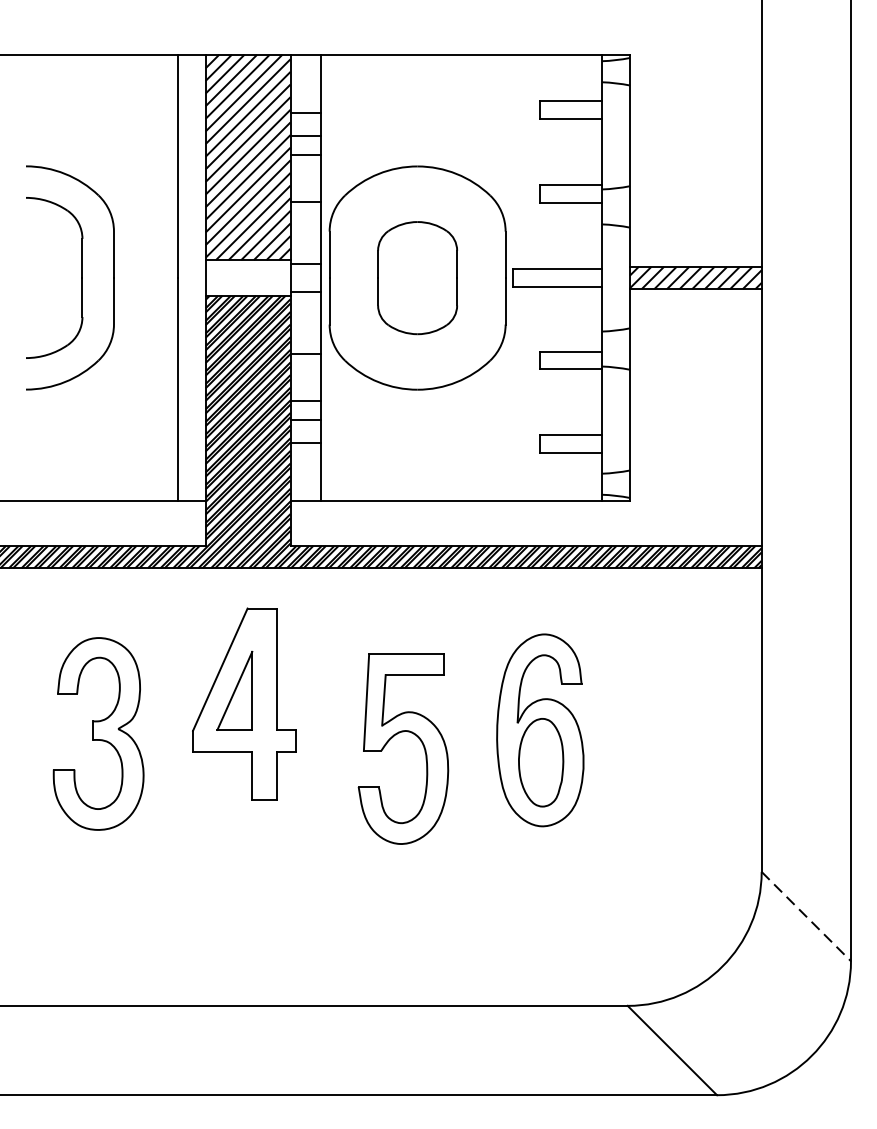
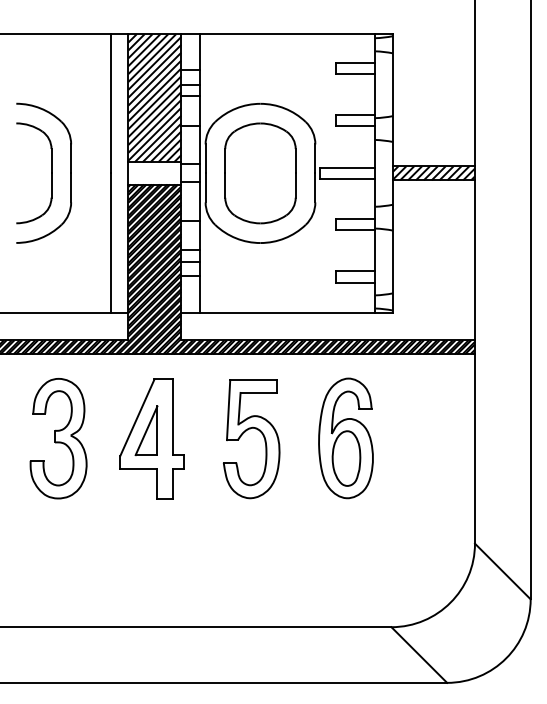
part: (417, 278) -> (260, 173), size x1.43
part: (539, 730) -> (345, 438), moved
part: (98, 733) -> (58, 438), moved
part: (393, 738) -> (245, 432), moved
line: (807, 916) -> (503, 571), dashed -> solid

